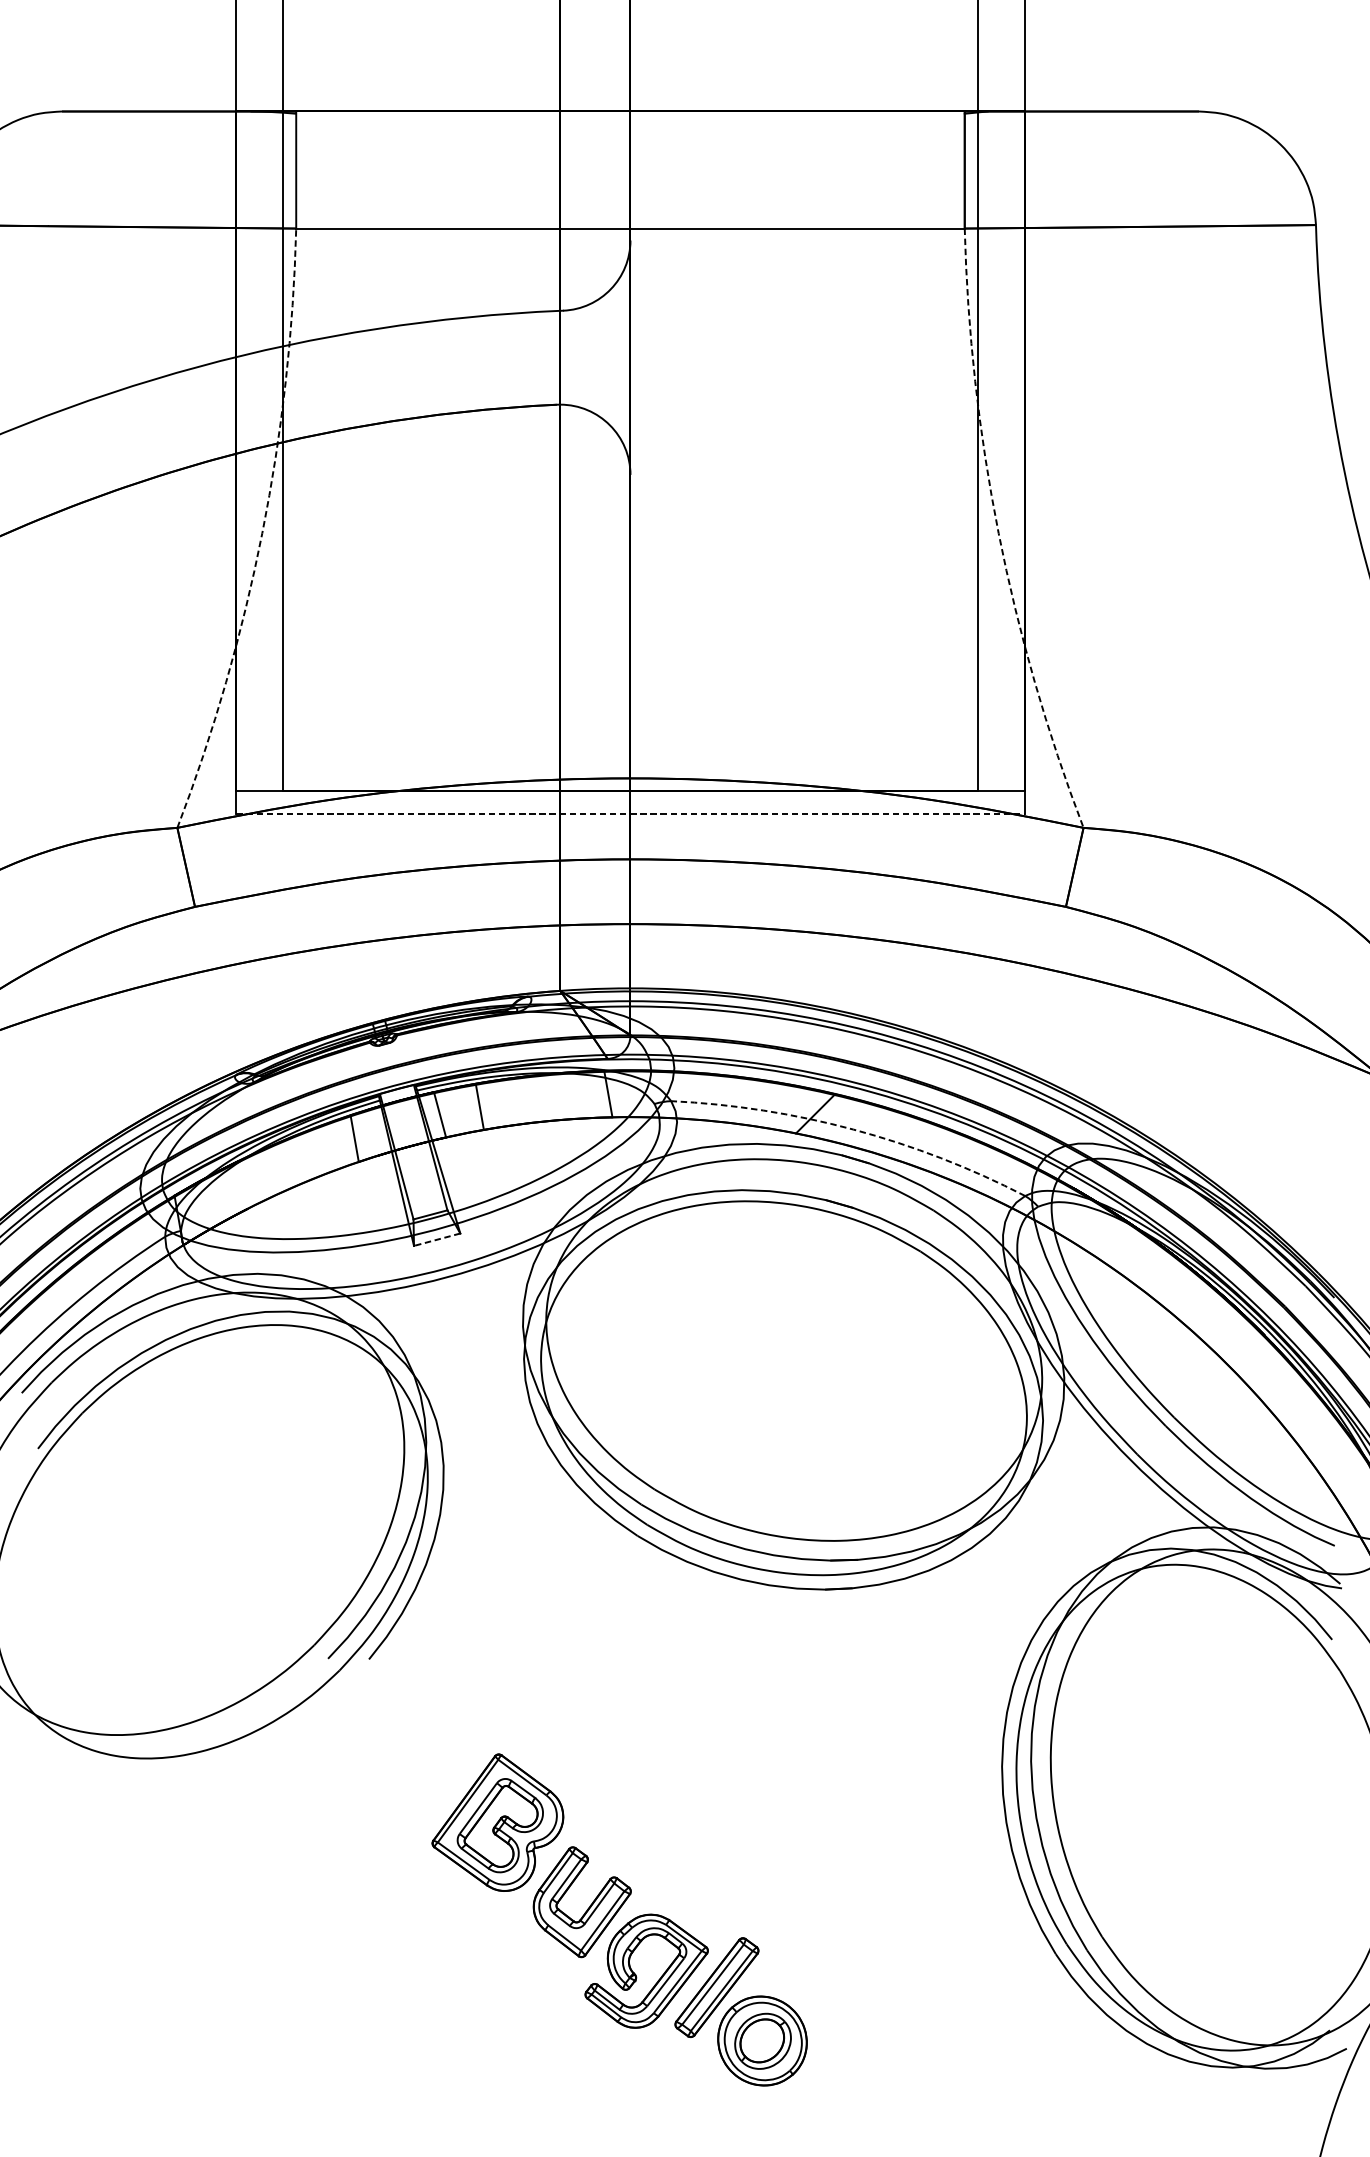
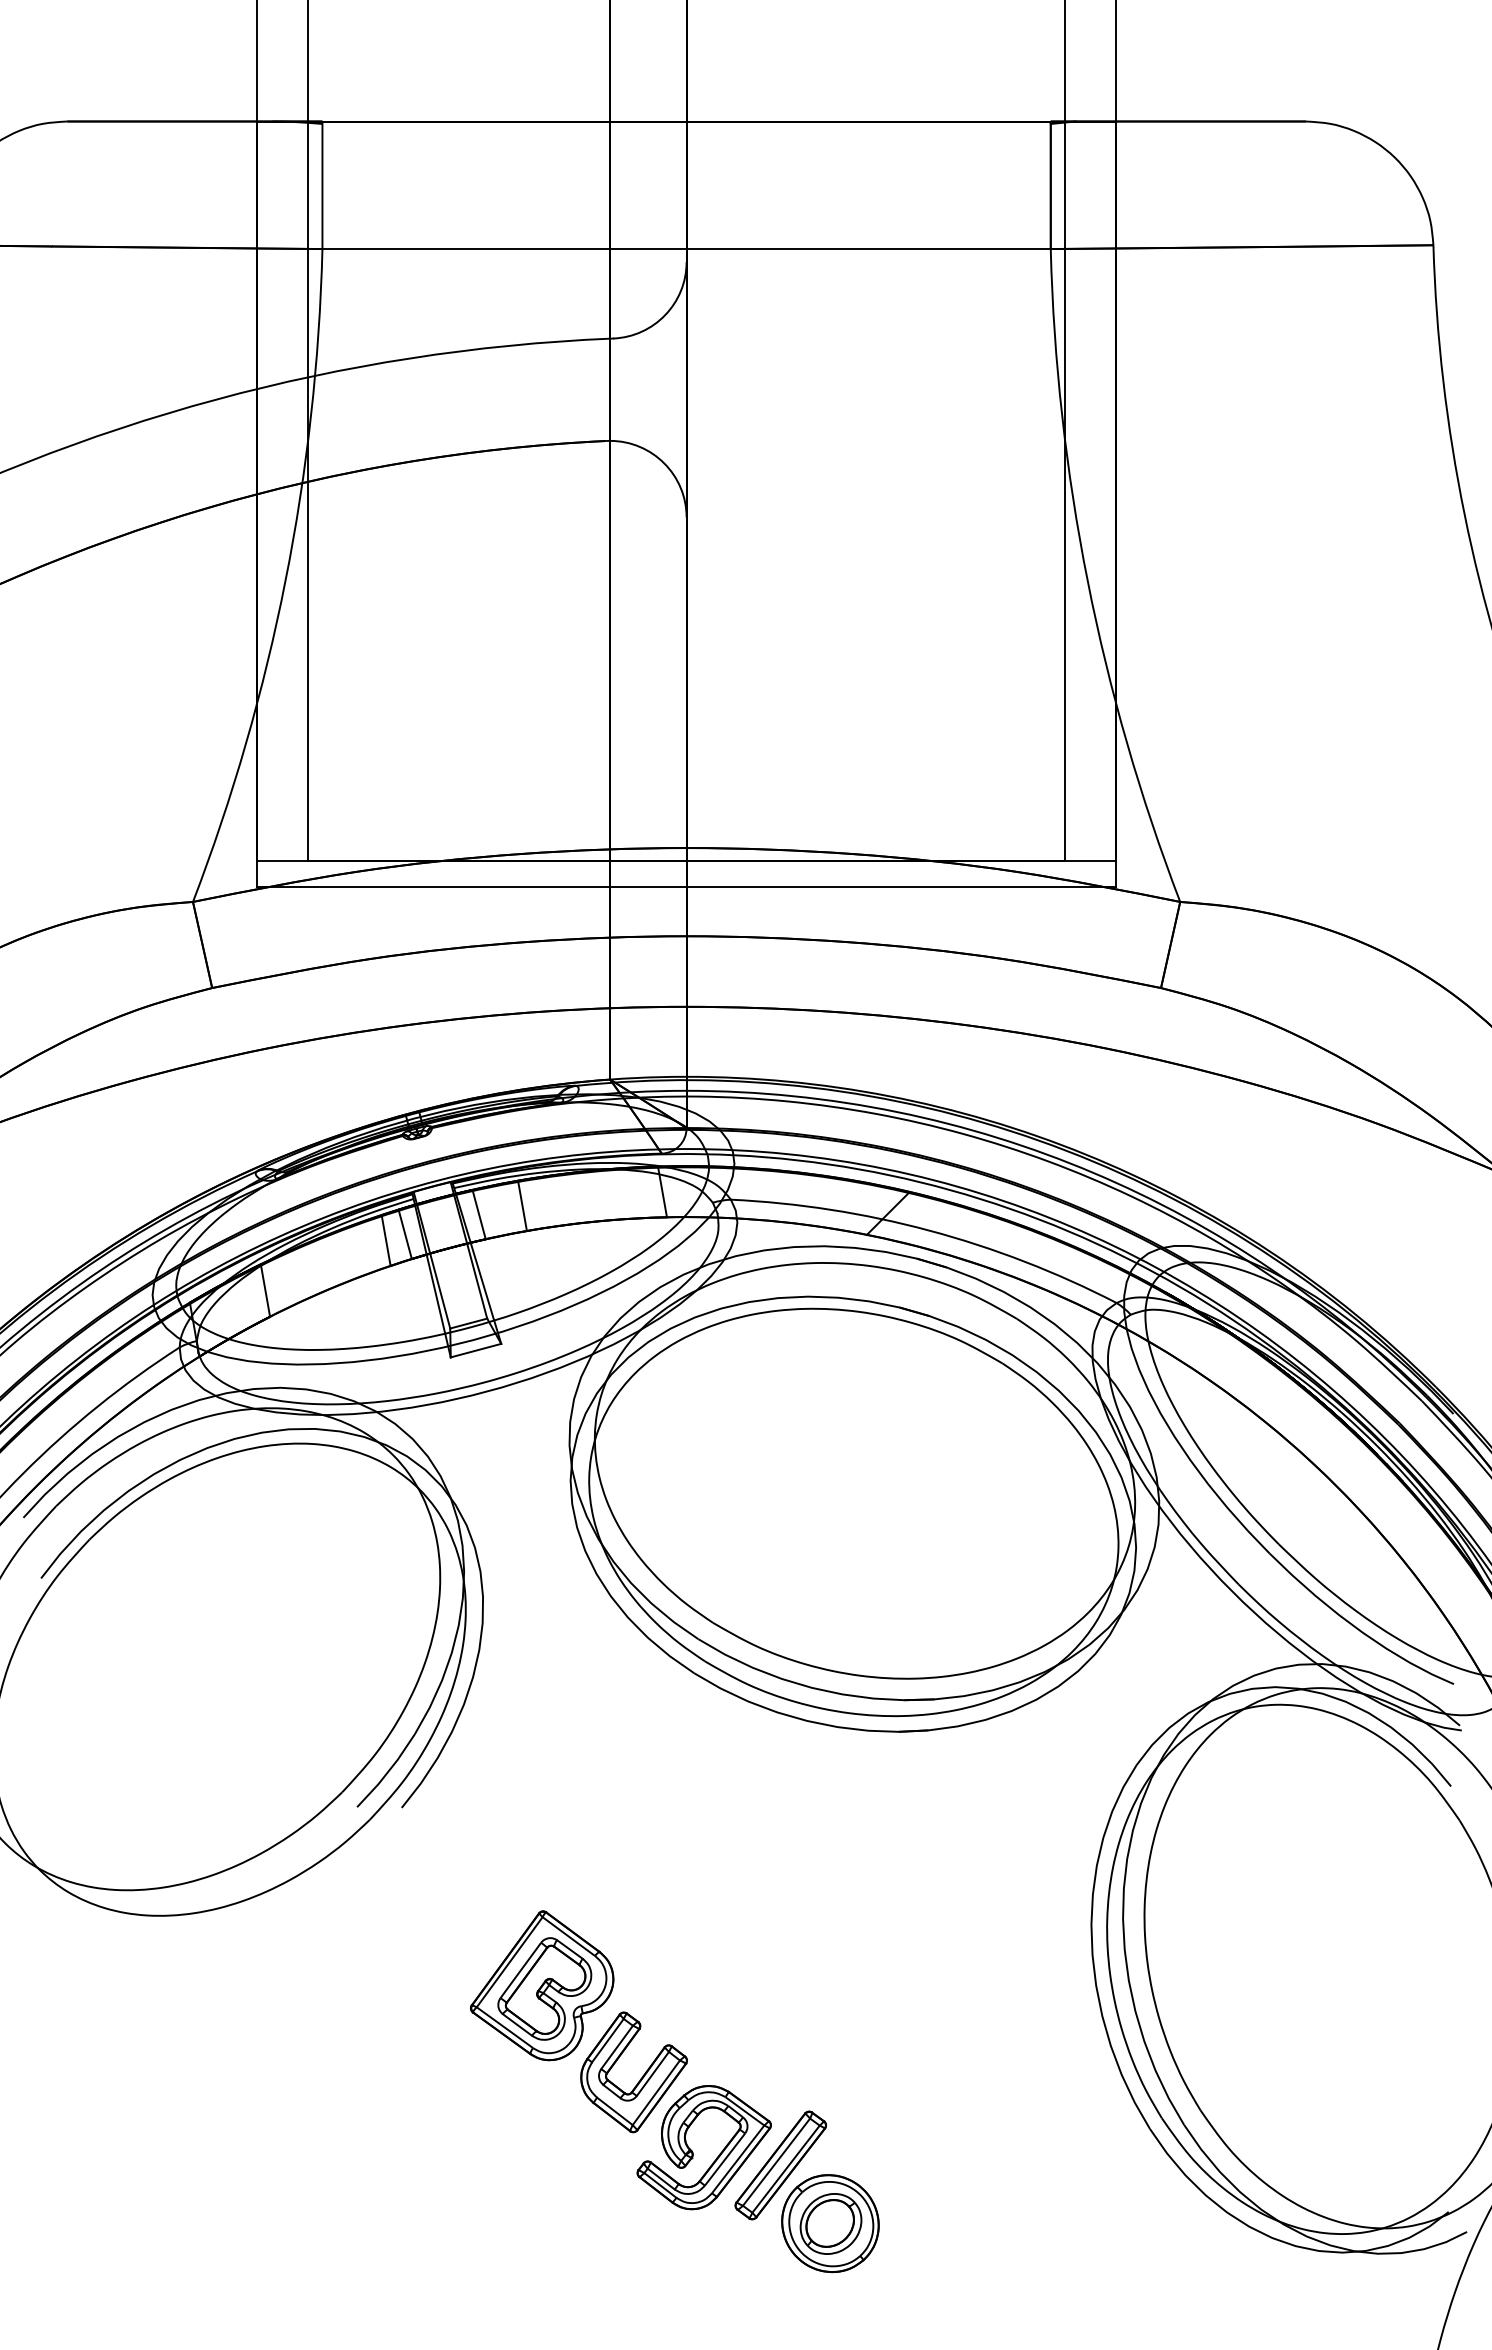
arc: (262, 533) -> (285, 581), dashed -> solid
arc: (998, 533) -> (1087, 581), dashed -> solid
line: (631, 813) -> (687, 886), dashed -> solid
arc: (853, 1129) -> (929, 1230), dashed -> solid
line: (371, 1133) -> (404, 1234), added
line: (243, 1184) -> (265, 1290), added
line: (436, 1239) -> (475, 1350), dashed -> solid

